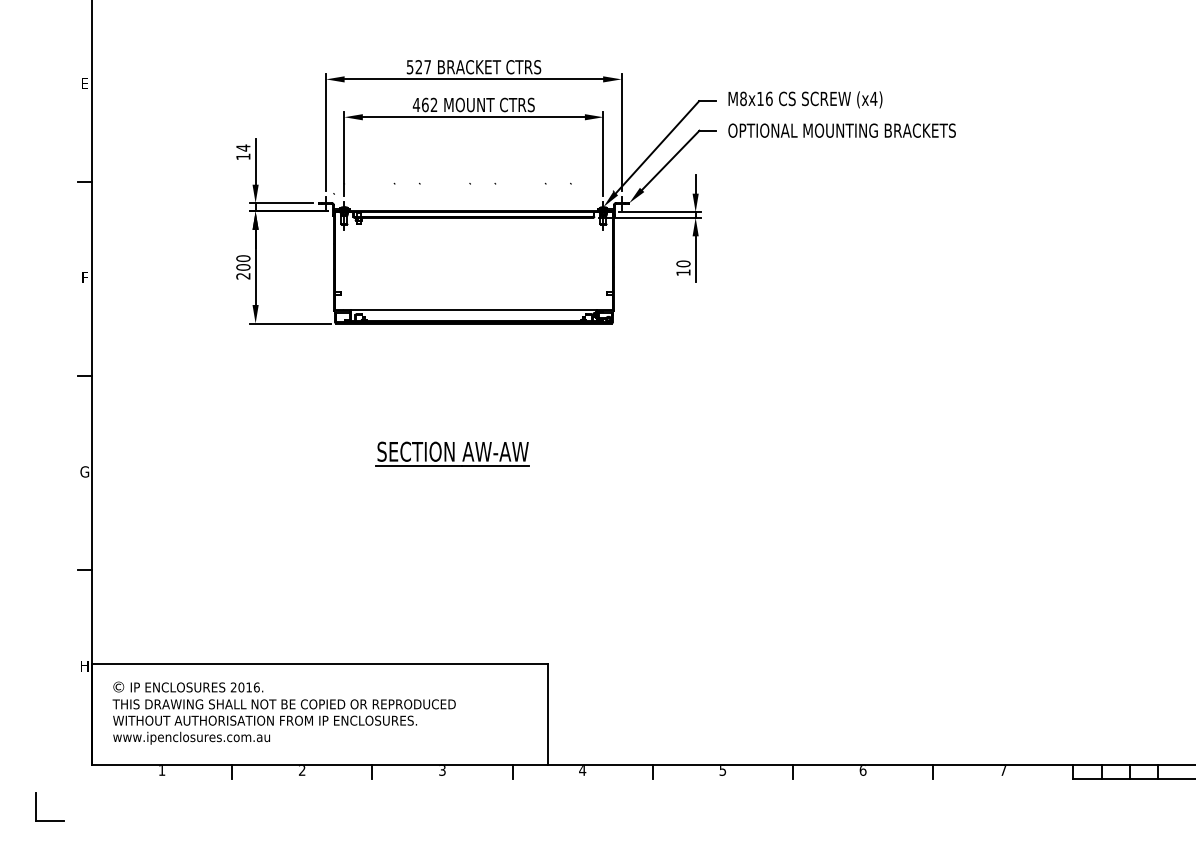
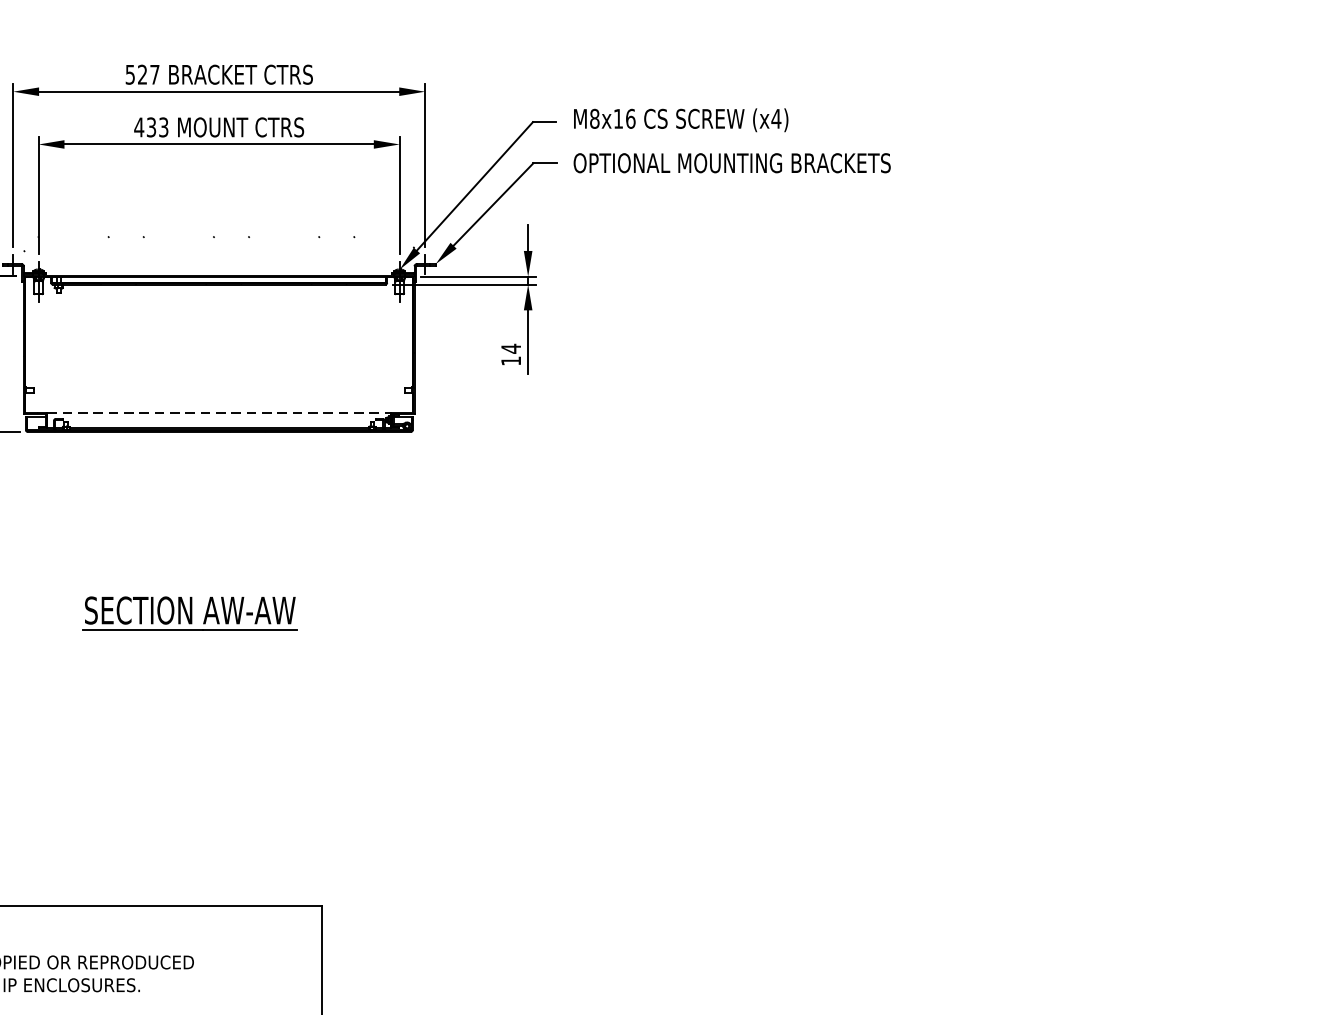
text: (429, 104) -> (157, 126), 462 -> 433
text: (683, 263) -> (511, 348), 10 -> 14
line: (474, 309) -> (220, 412), solid -> dashed

